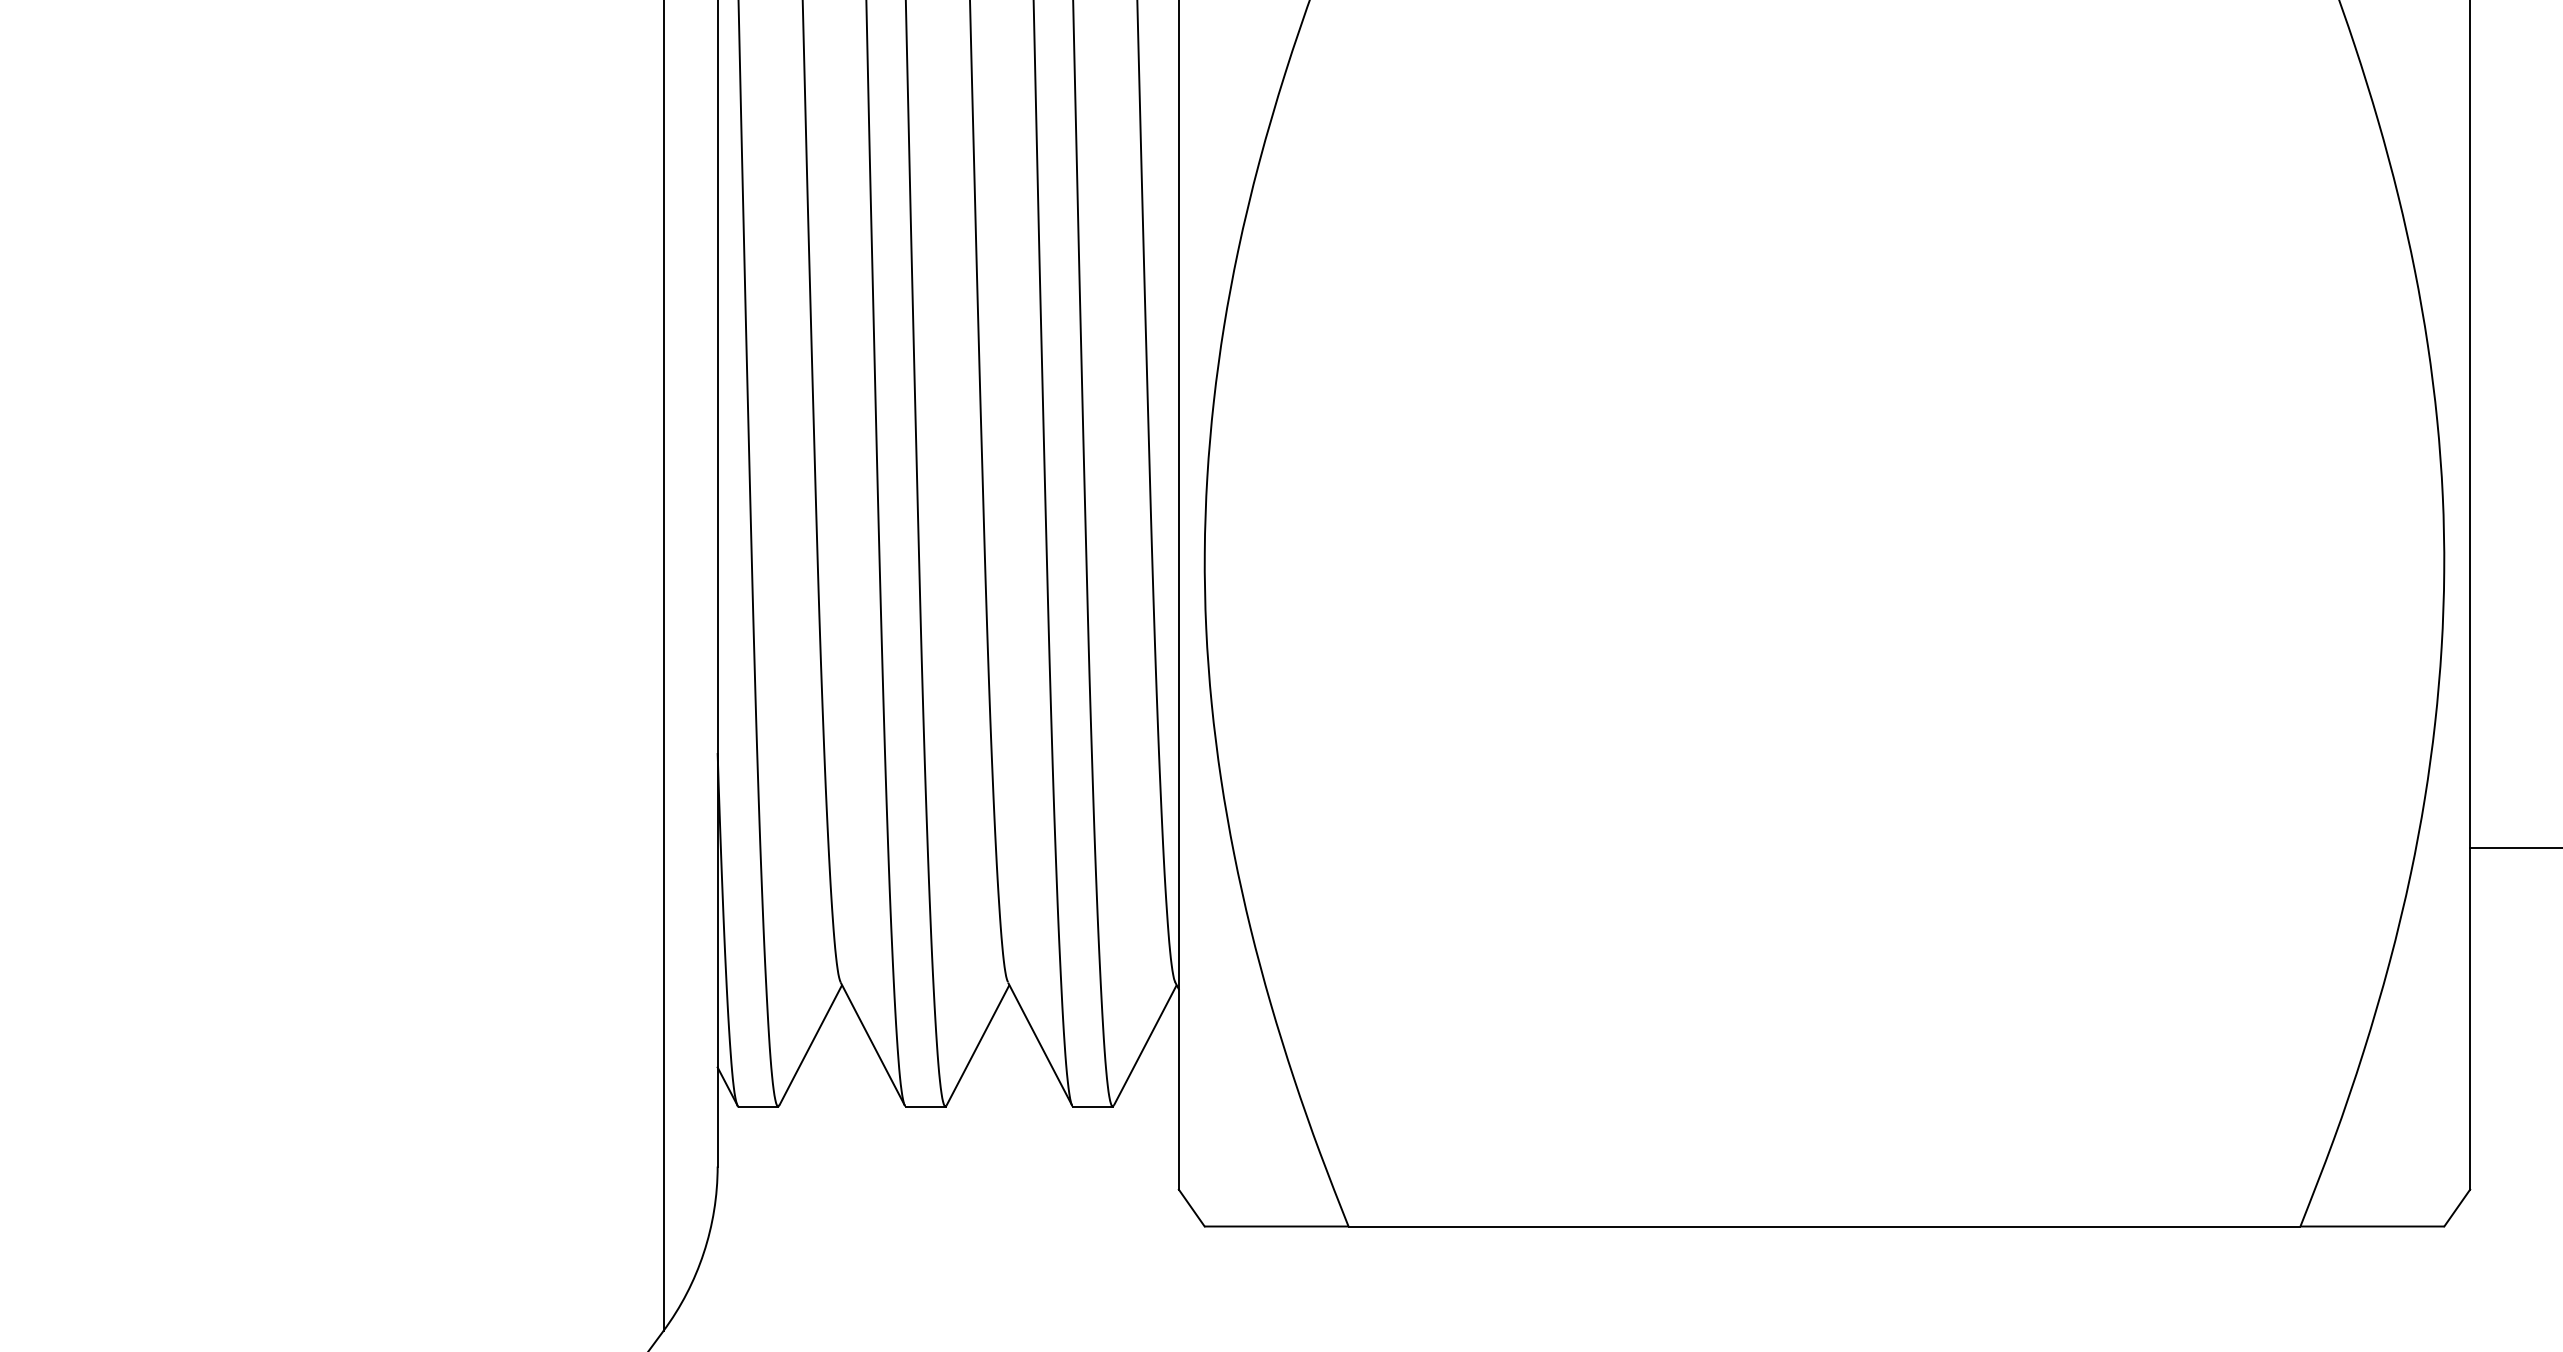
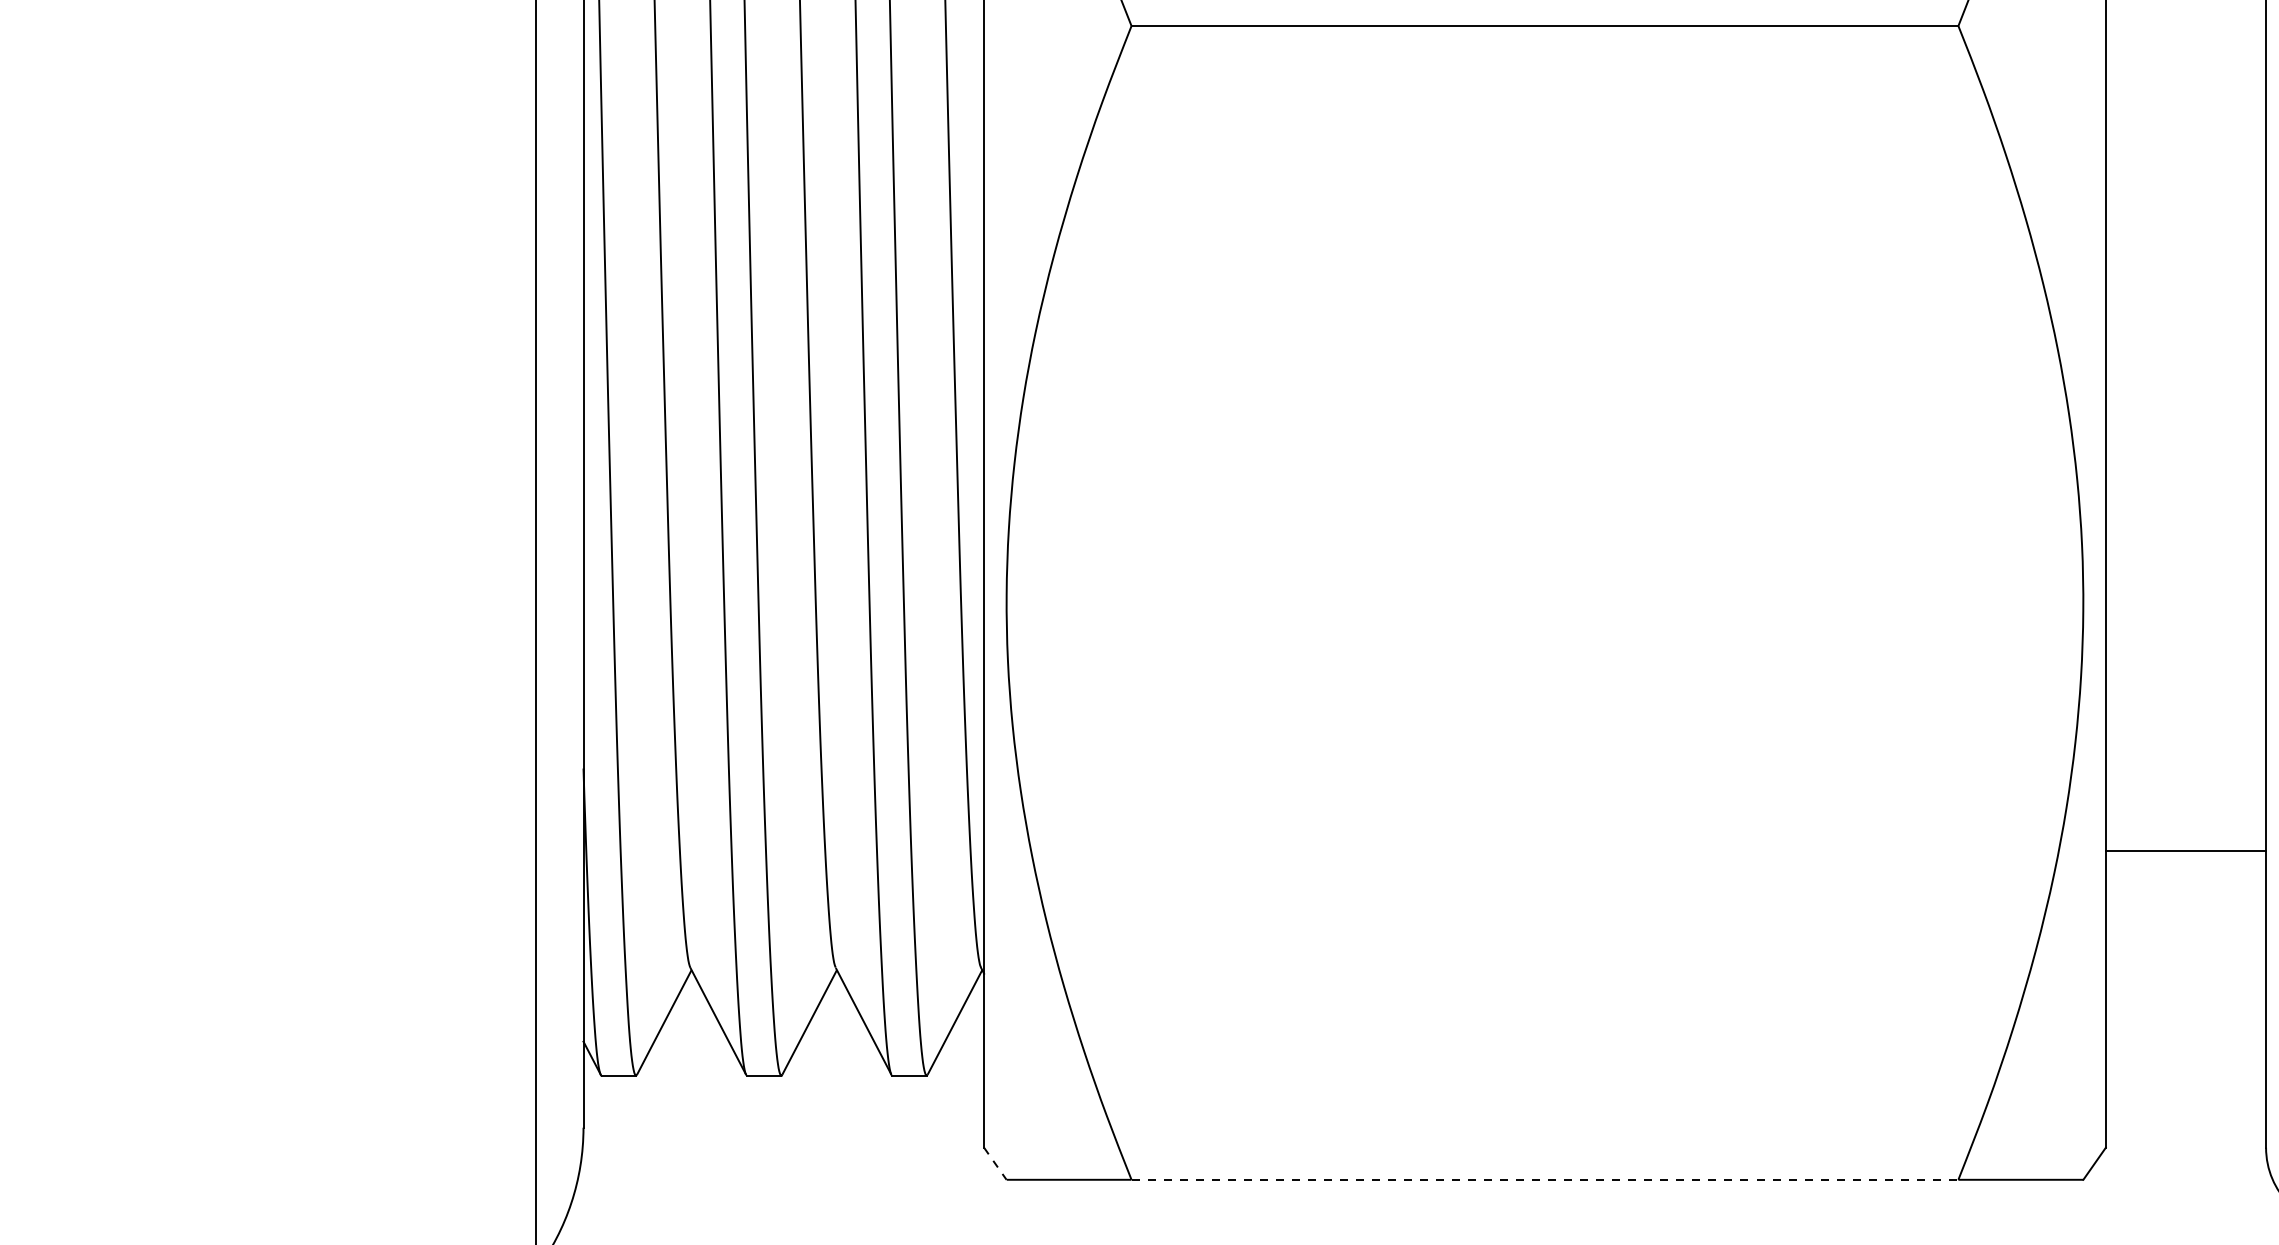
line: (1191, 1207) -> (995, 1163), solid -> dashed
line: (1825, 1226) -> (1545, 1179), solid -> dashed

